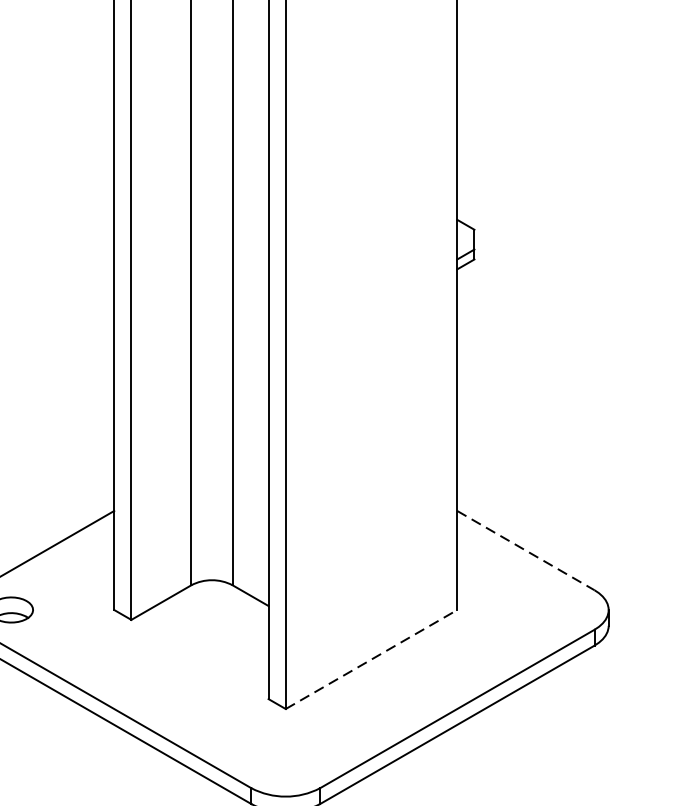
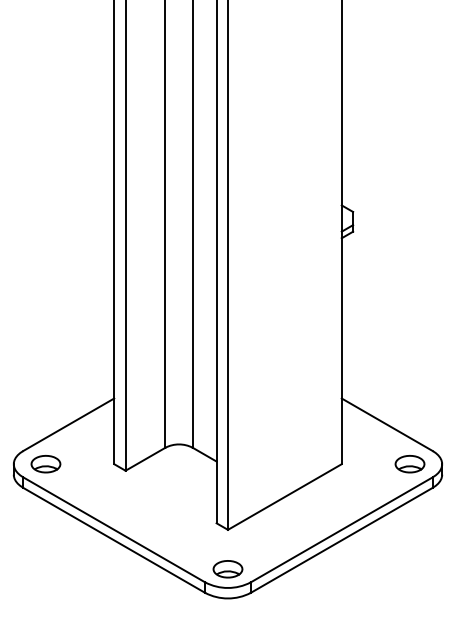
line: (526, 550) -> (387, 424), dashed -> solid
part: (559, 610) -> (409, 464), added
line: (370, 660) -> (284, 497), dashed -> solid
part: (285, 768) -> (227, 569), added

